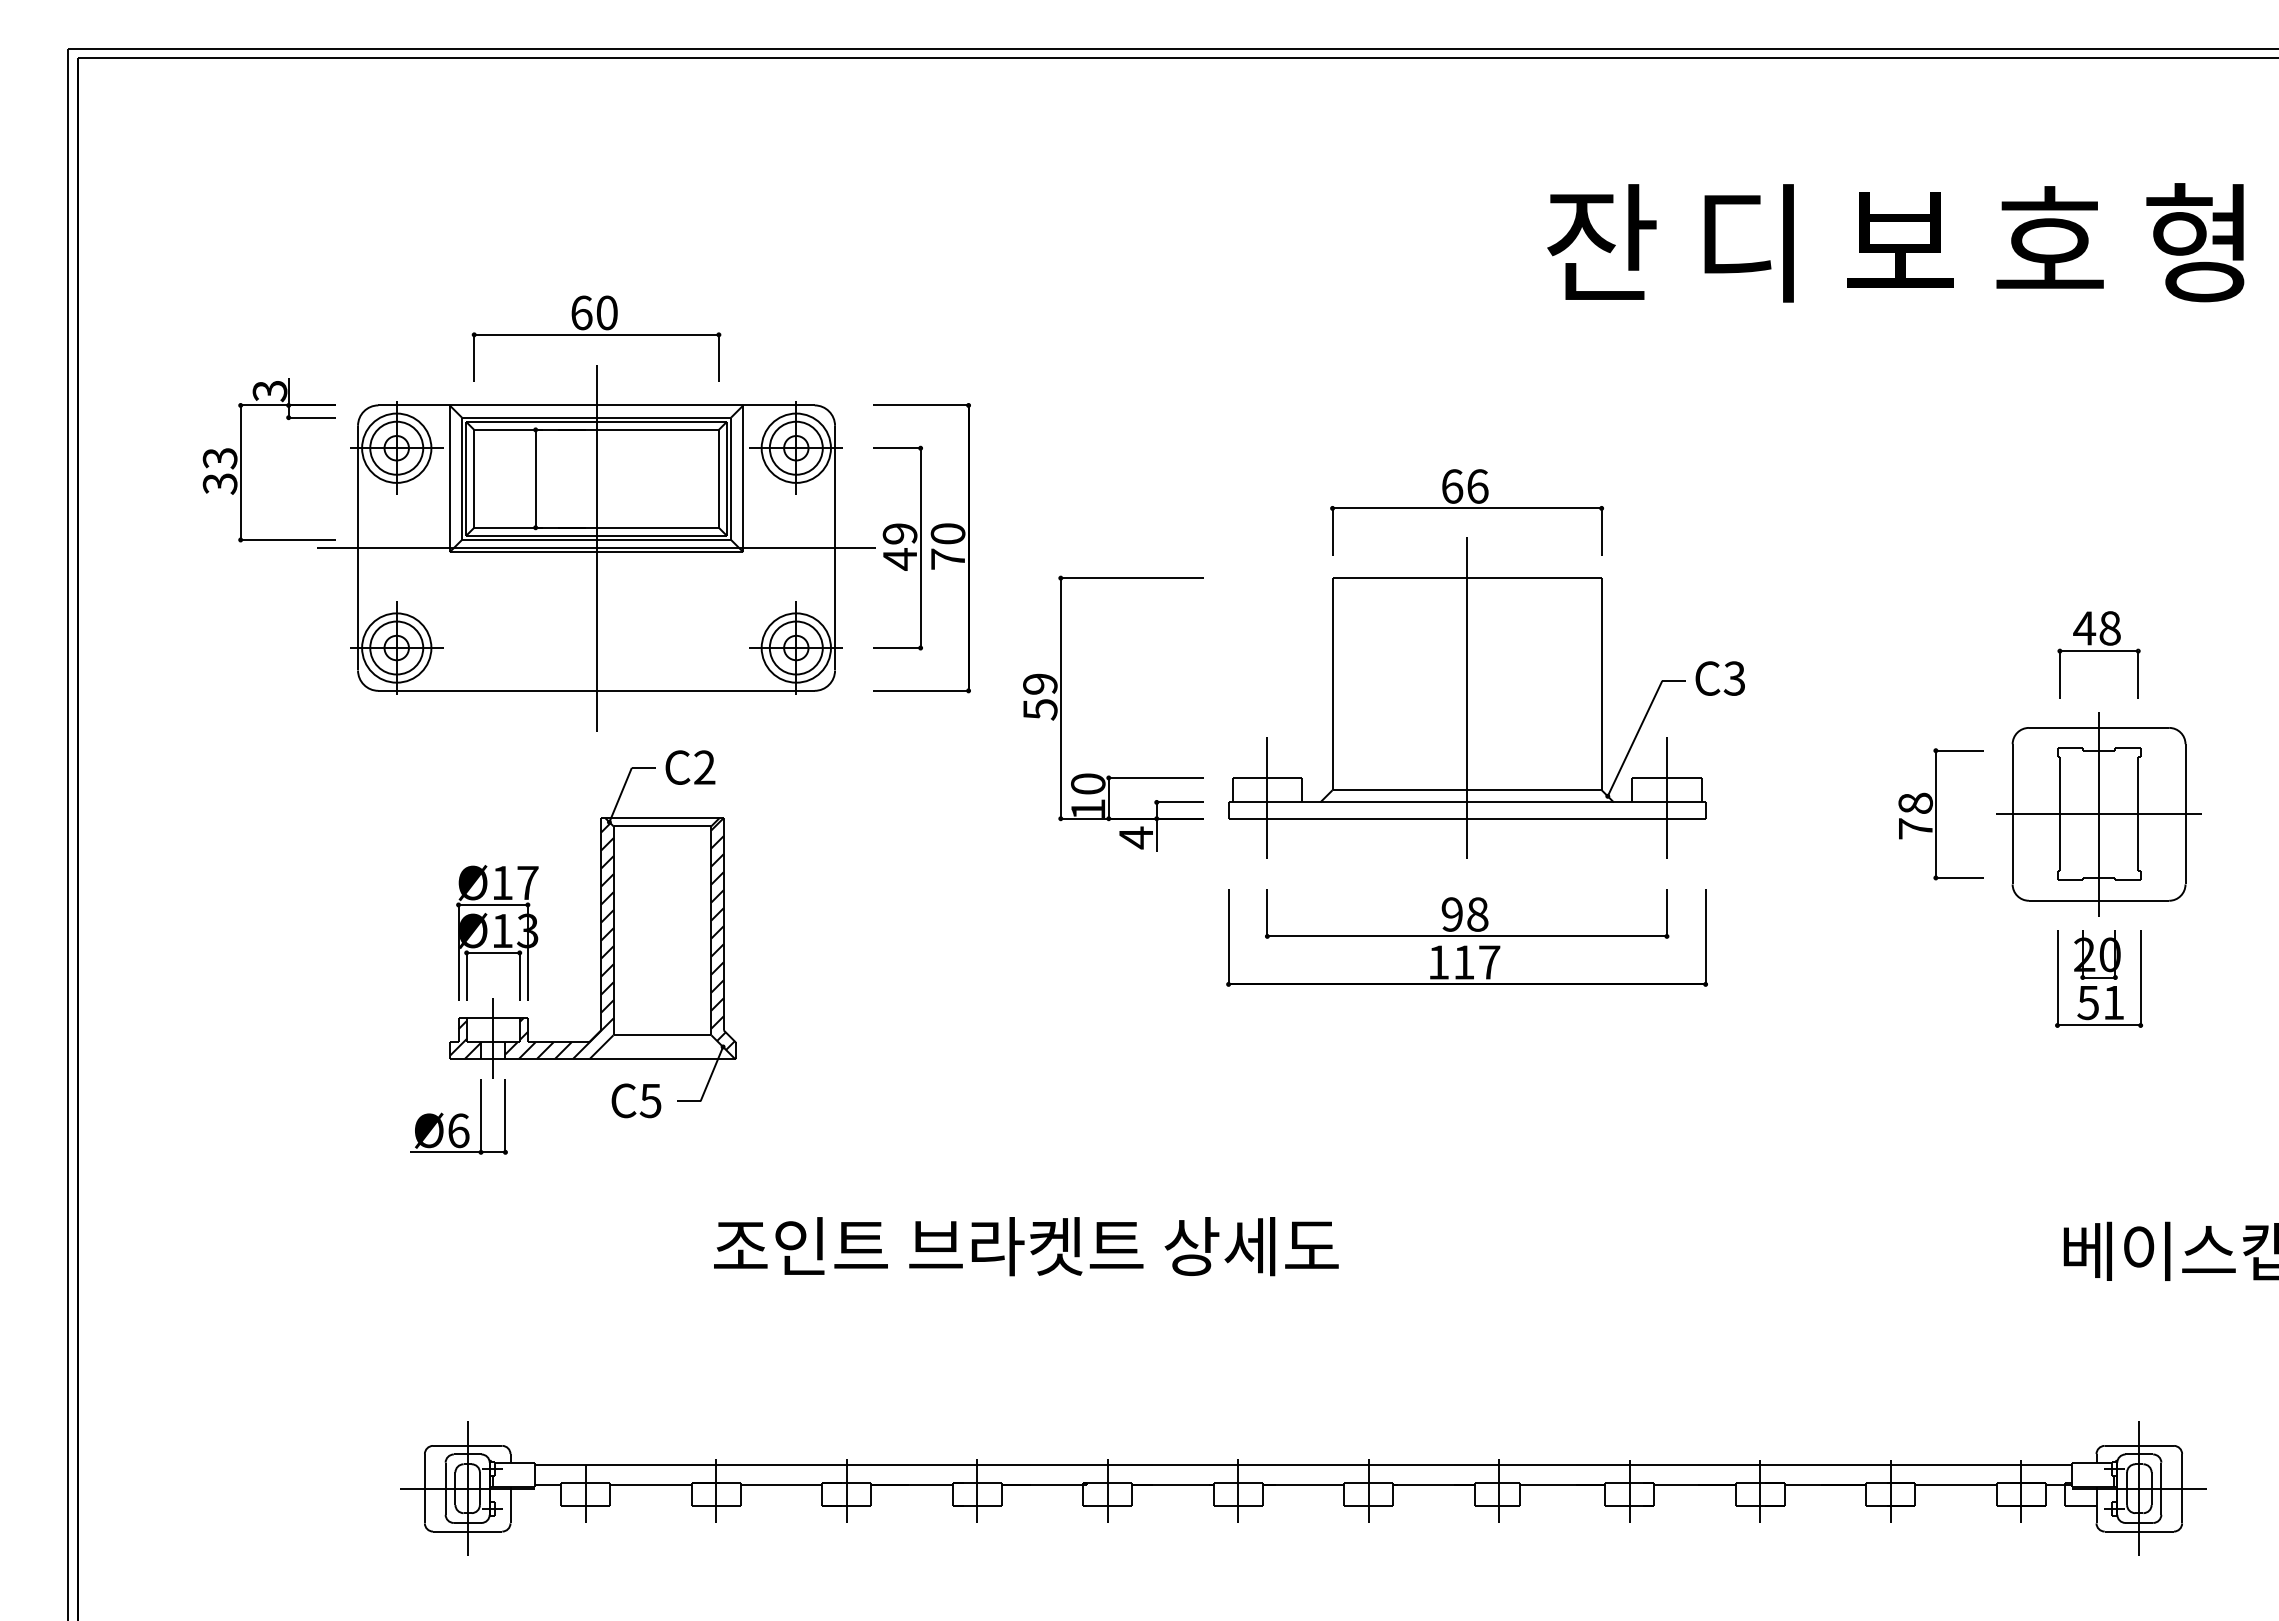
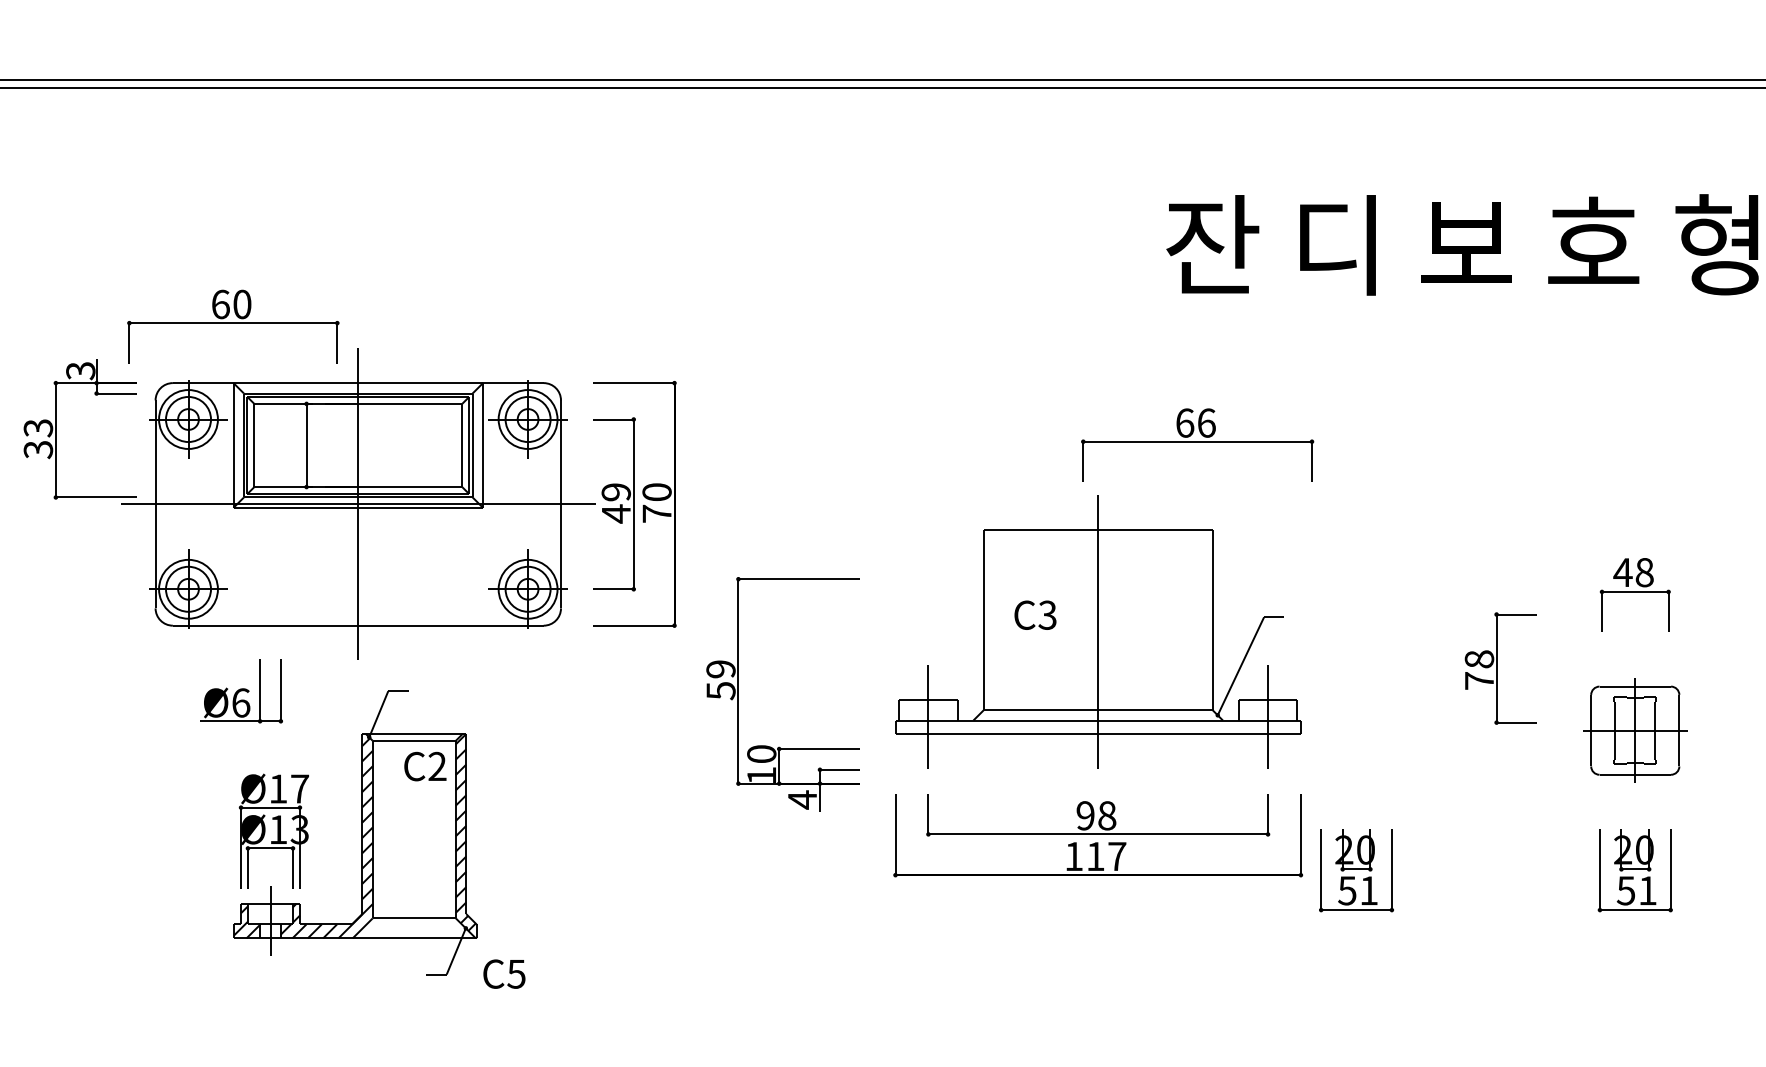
part: (596, 338) -> (233, 326), moved
part: (1466, 512) -> (1197, 445), moved
text: (1719, 678) -> (1034, 615), moved
part: (1061, 713) -> (739, 694), moved
text: (690, 767) -> (425, 766), moved
part: (1940, 814) -> (1500, 668), moved
part: (2098, 814) -> (1634, 730), size x0.6
part: (1771, 978) -> (1356, 870), added
text: (636, 1100) -> (504, 973), moved
part: (458, 1116) -> (240, 690), moved

